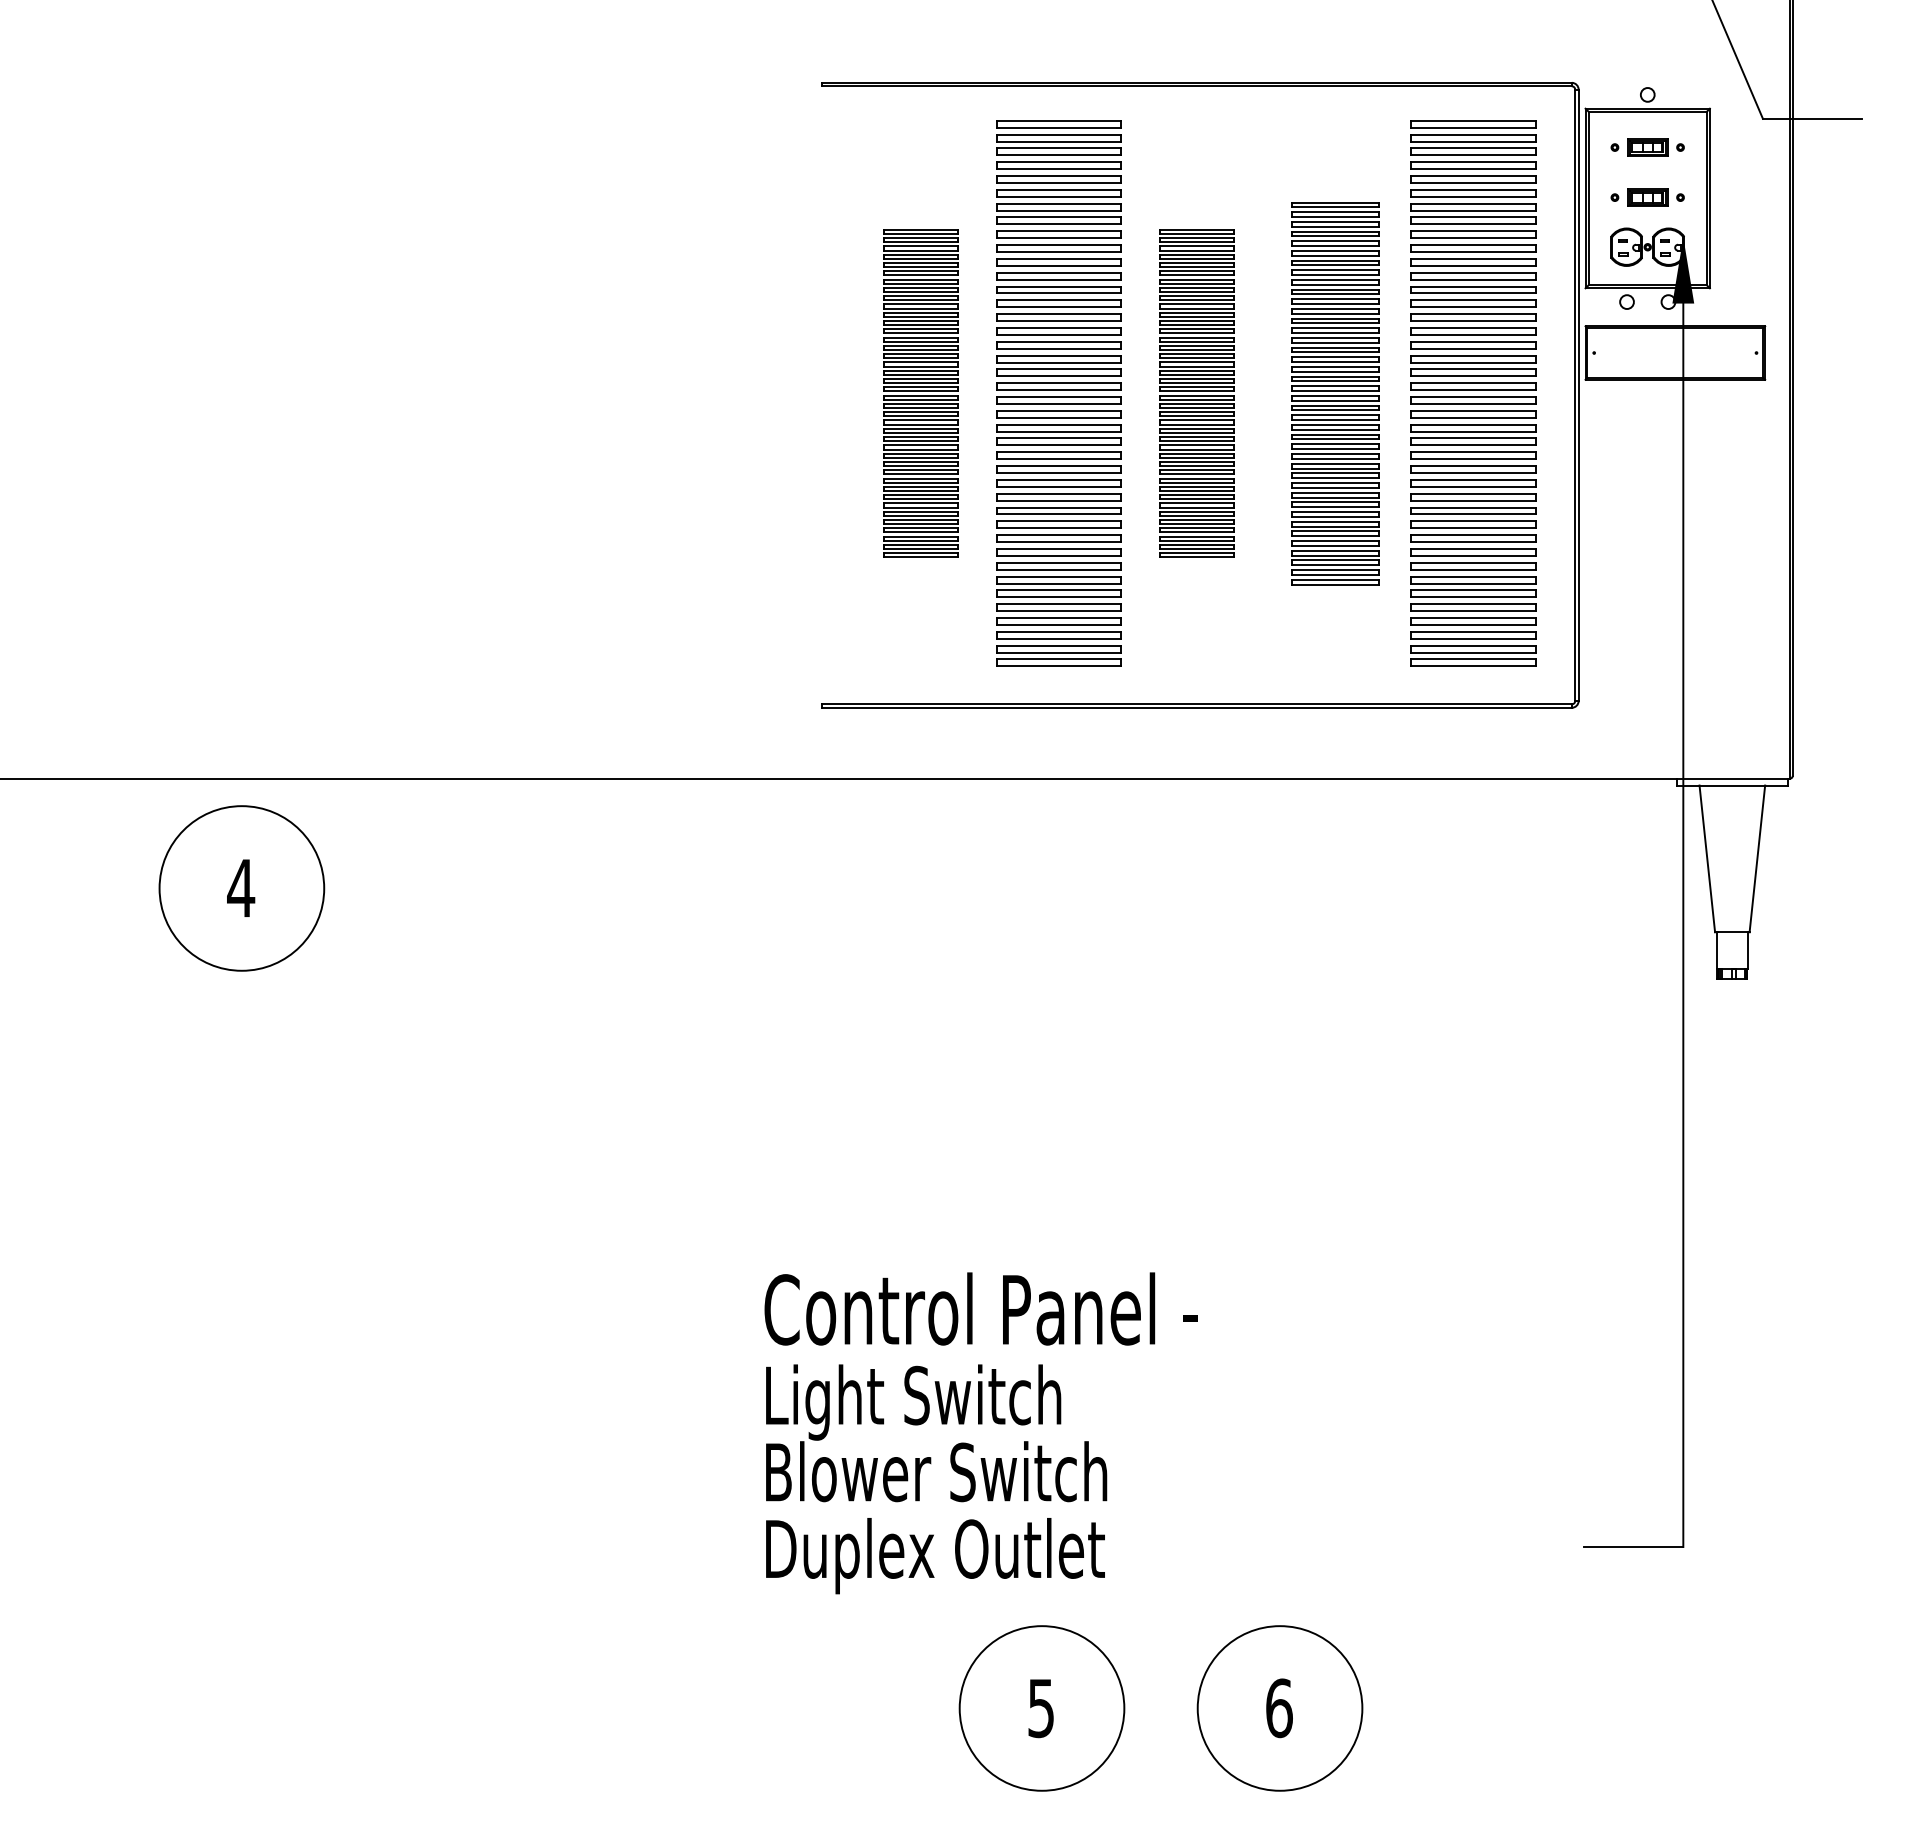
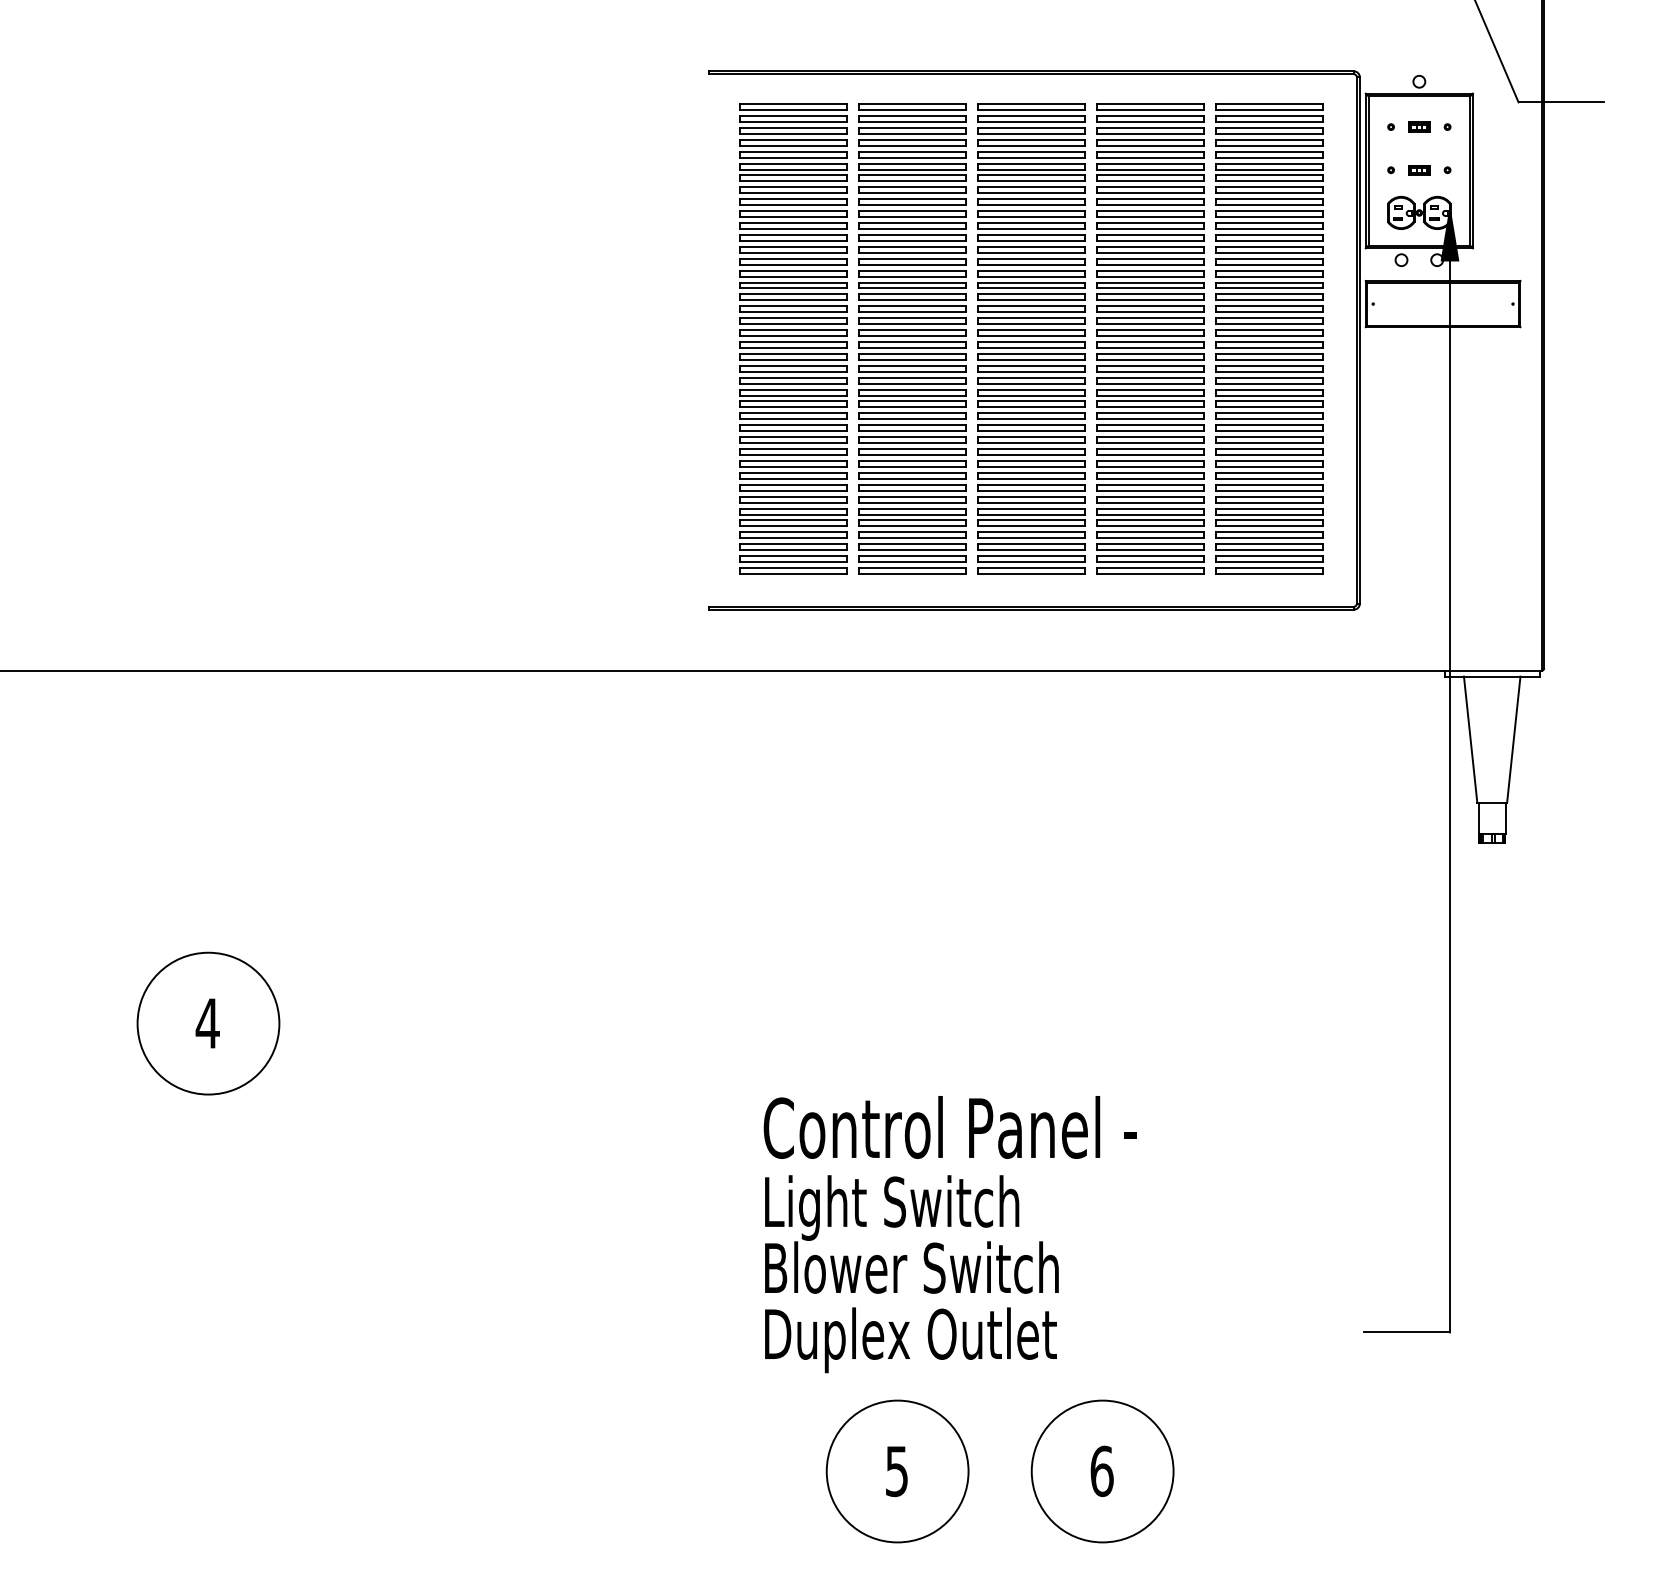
part: (1647, 147) -> (1419, 127), size x0.62
part: (1647, 197) -> (1419, 170), size x0.62
part: (920, 393) -> (792, 338), size x1.67
part: (1196, 393) -> (1030, 338), size x1.67
part: (1334, 393) -> (1149, 338), size x1.43
part: (241, 888) -> (208, 1023), moved
text: (980, 1433) -> (949, 1234), moved

